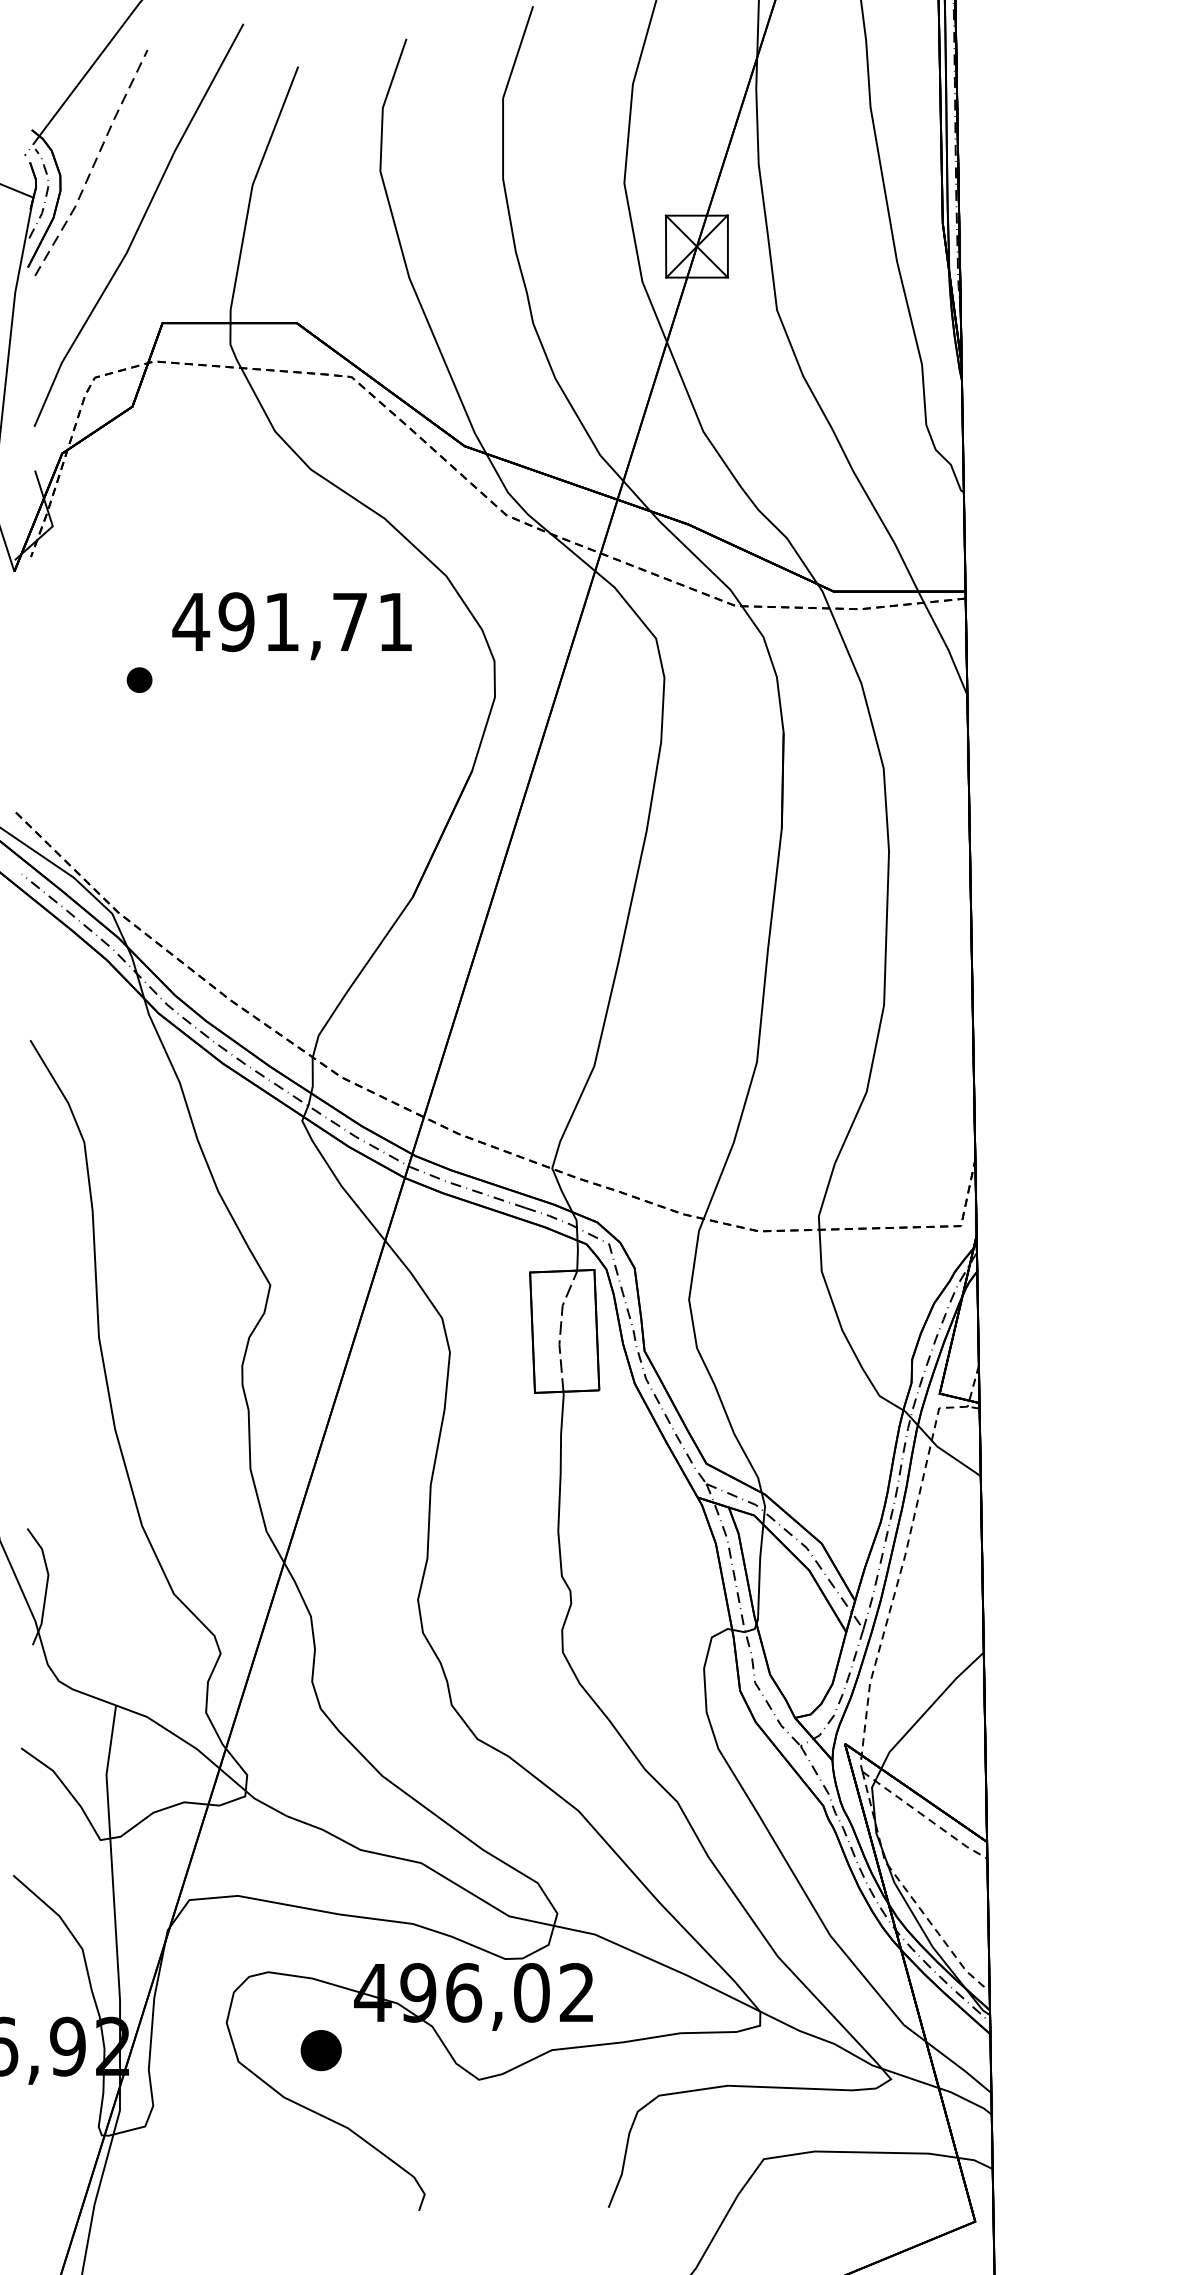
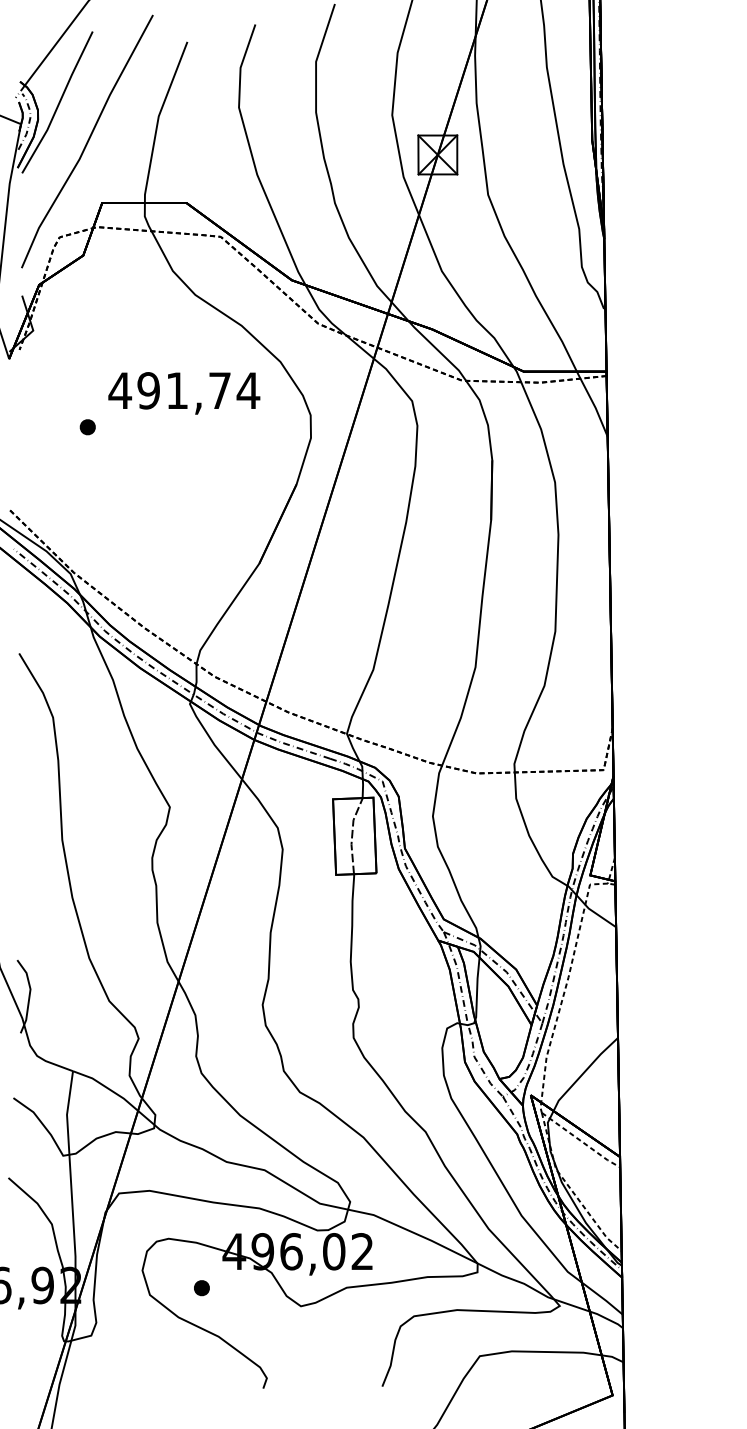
line: (94, 163) -> (59, 102), dashed -> solid
text: (395, 621) -> (248, 390), 491,71 -> 491,74
part: (320, 2051) -> (201, 1288), size x0.62

